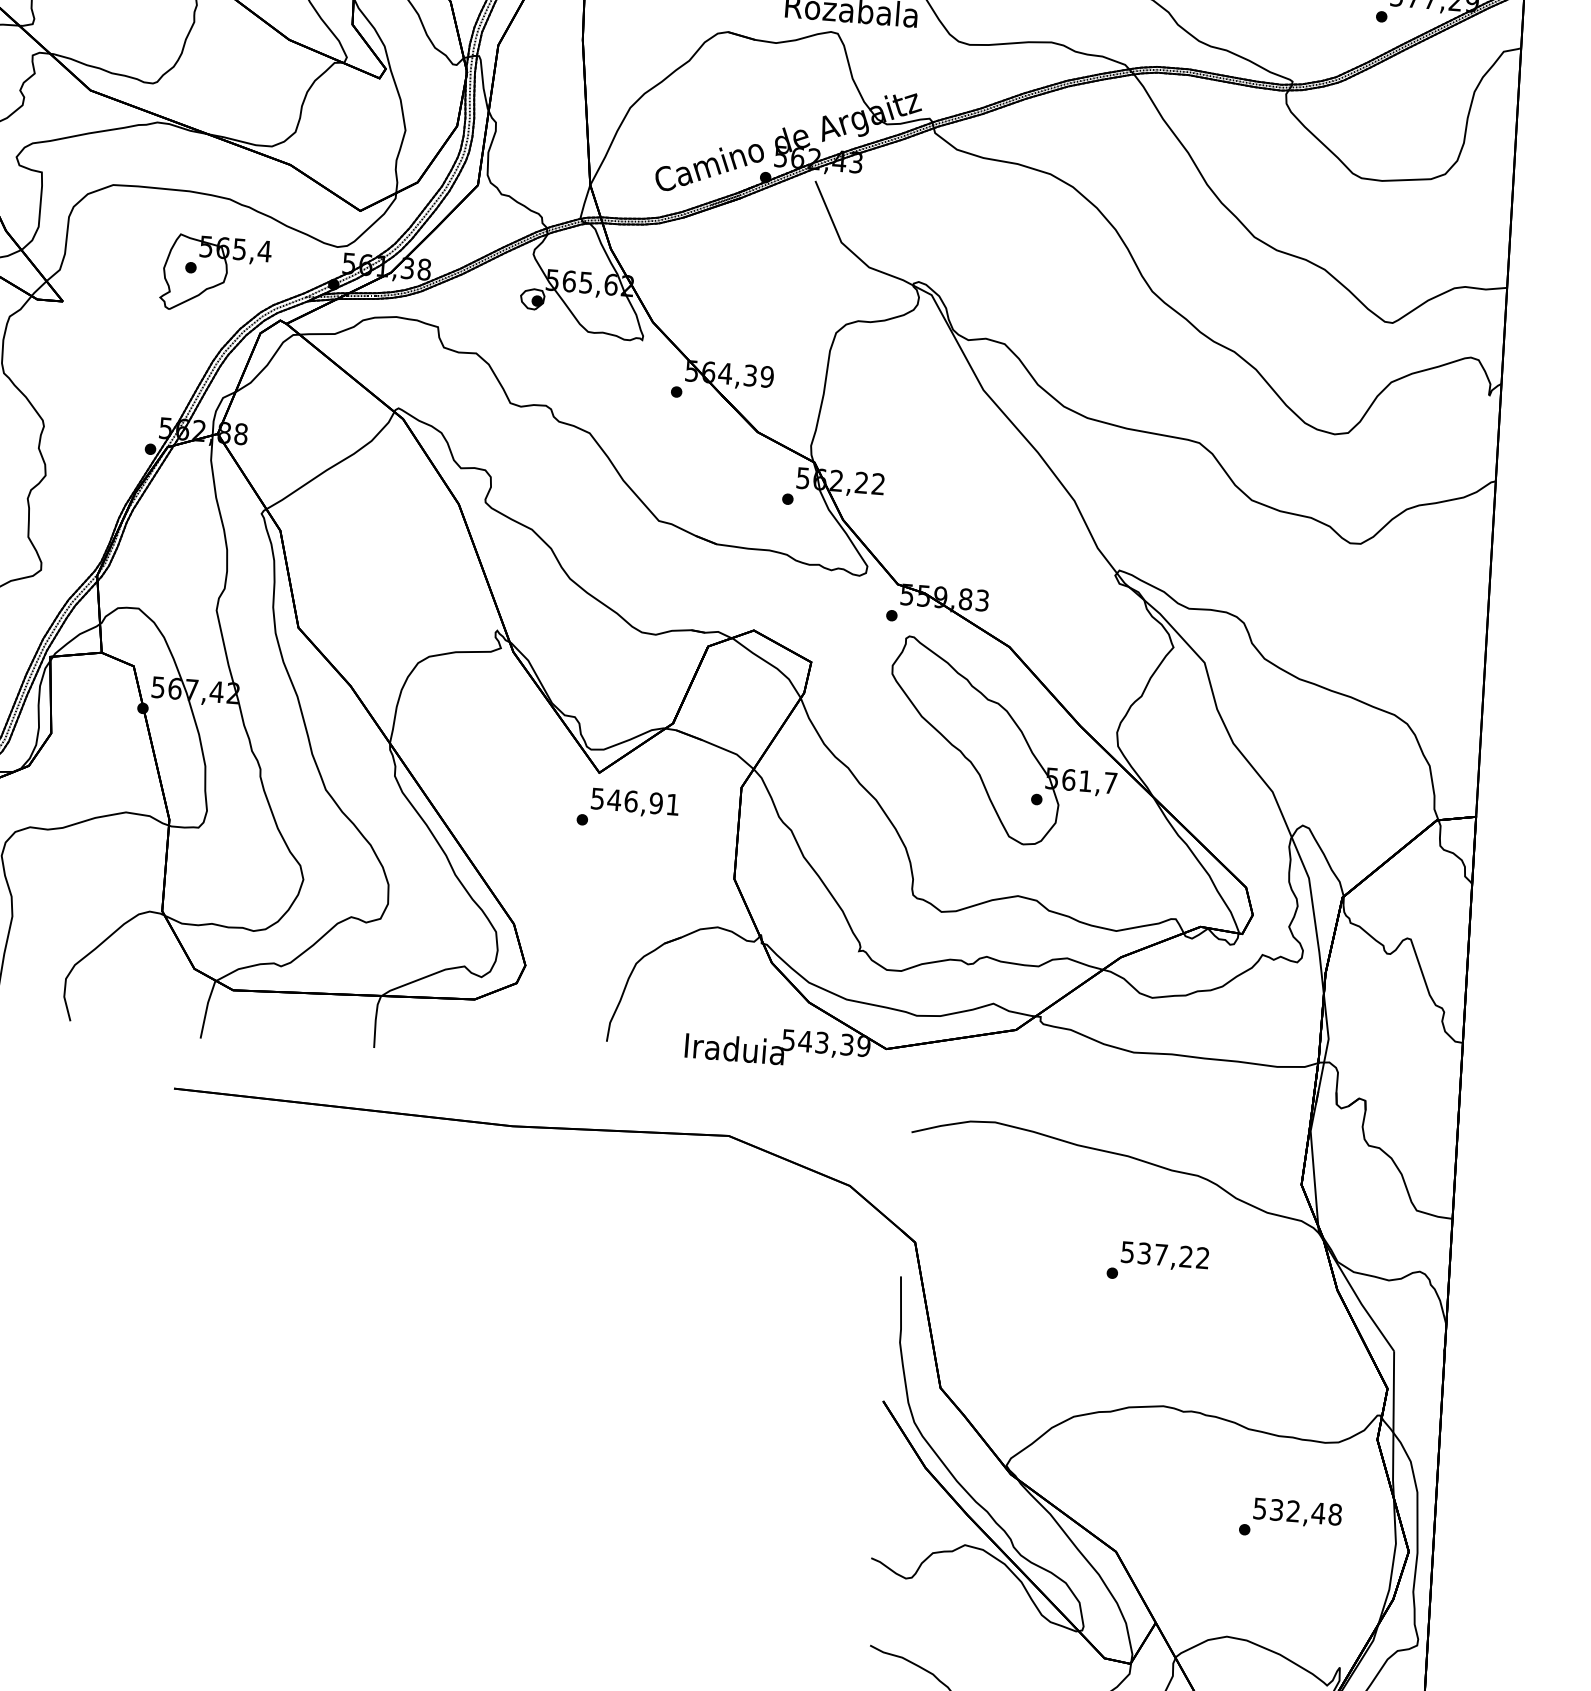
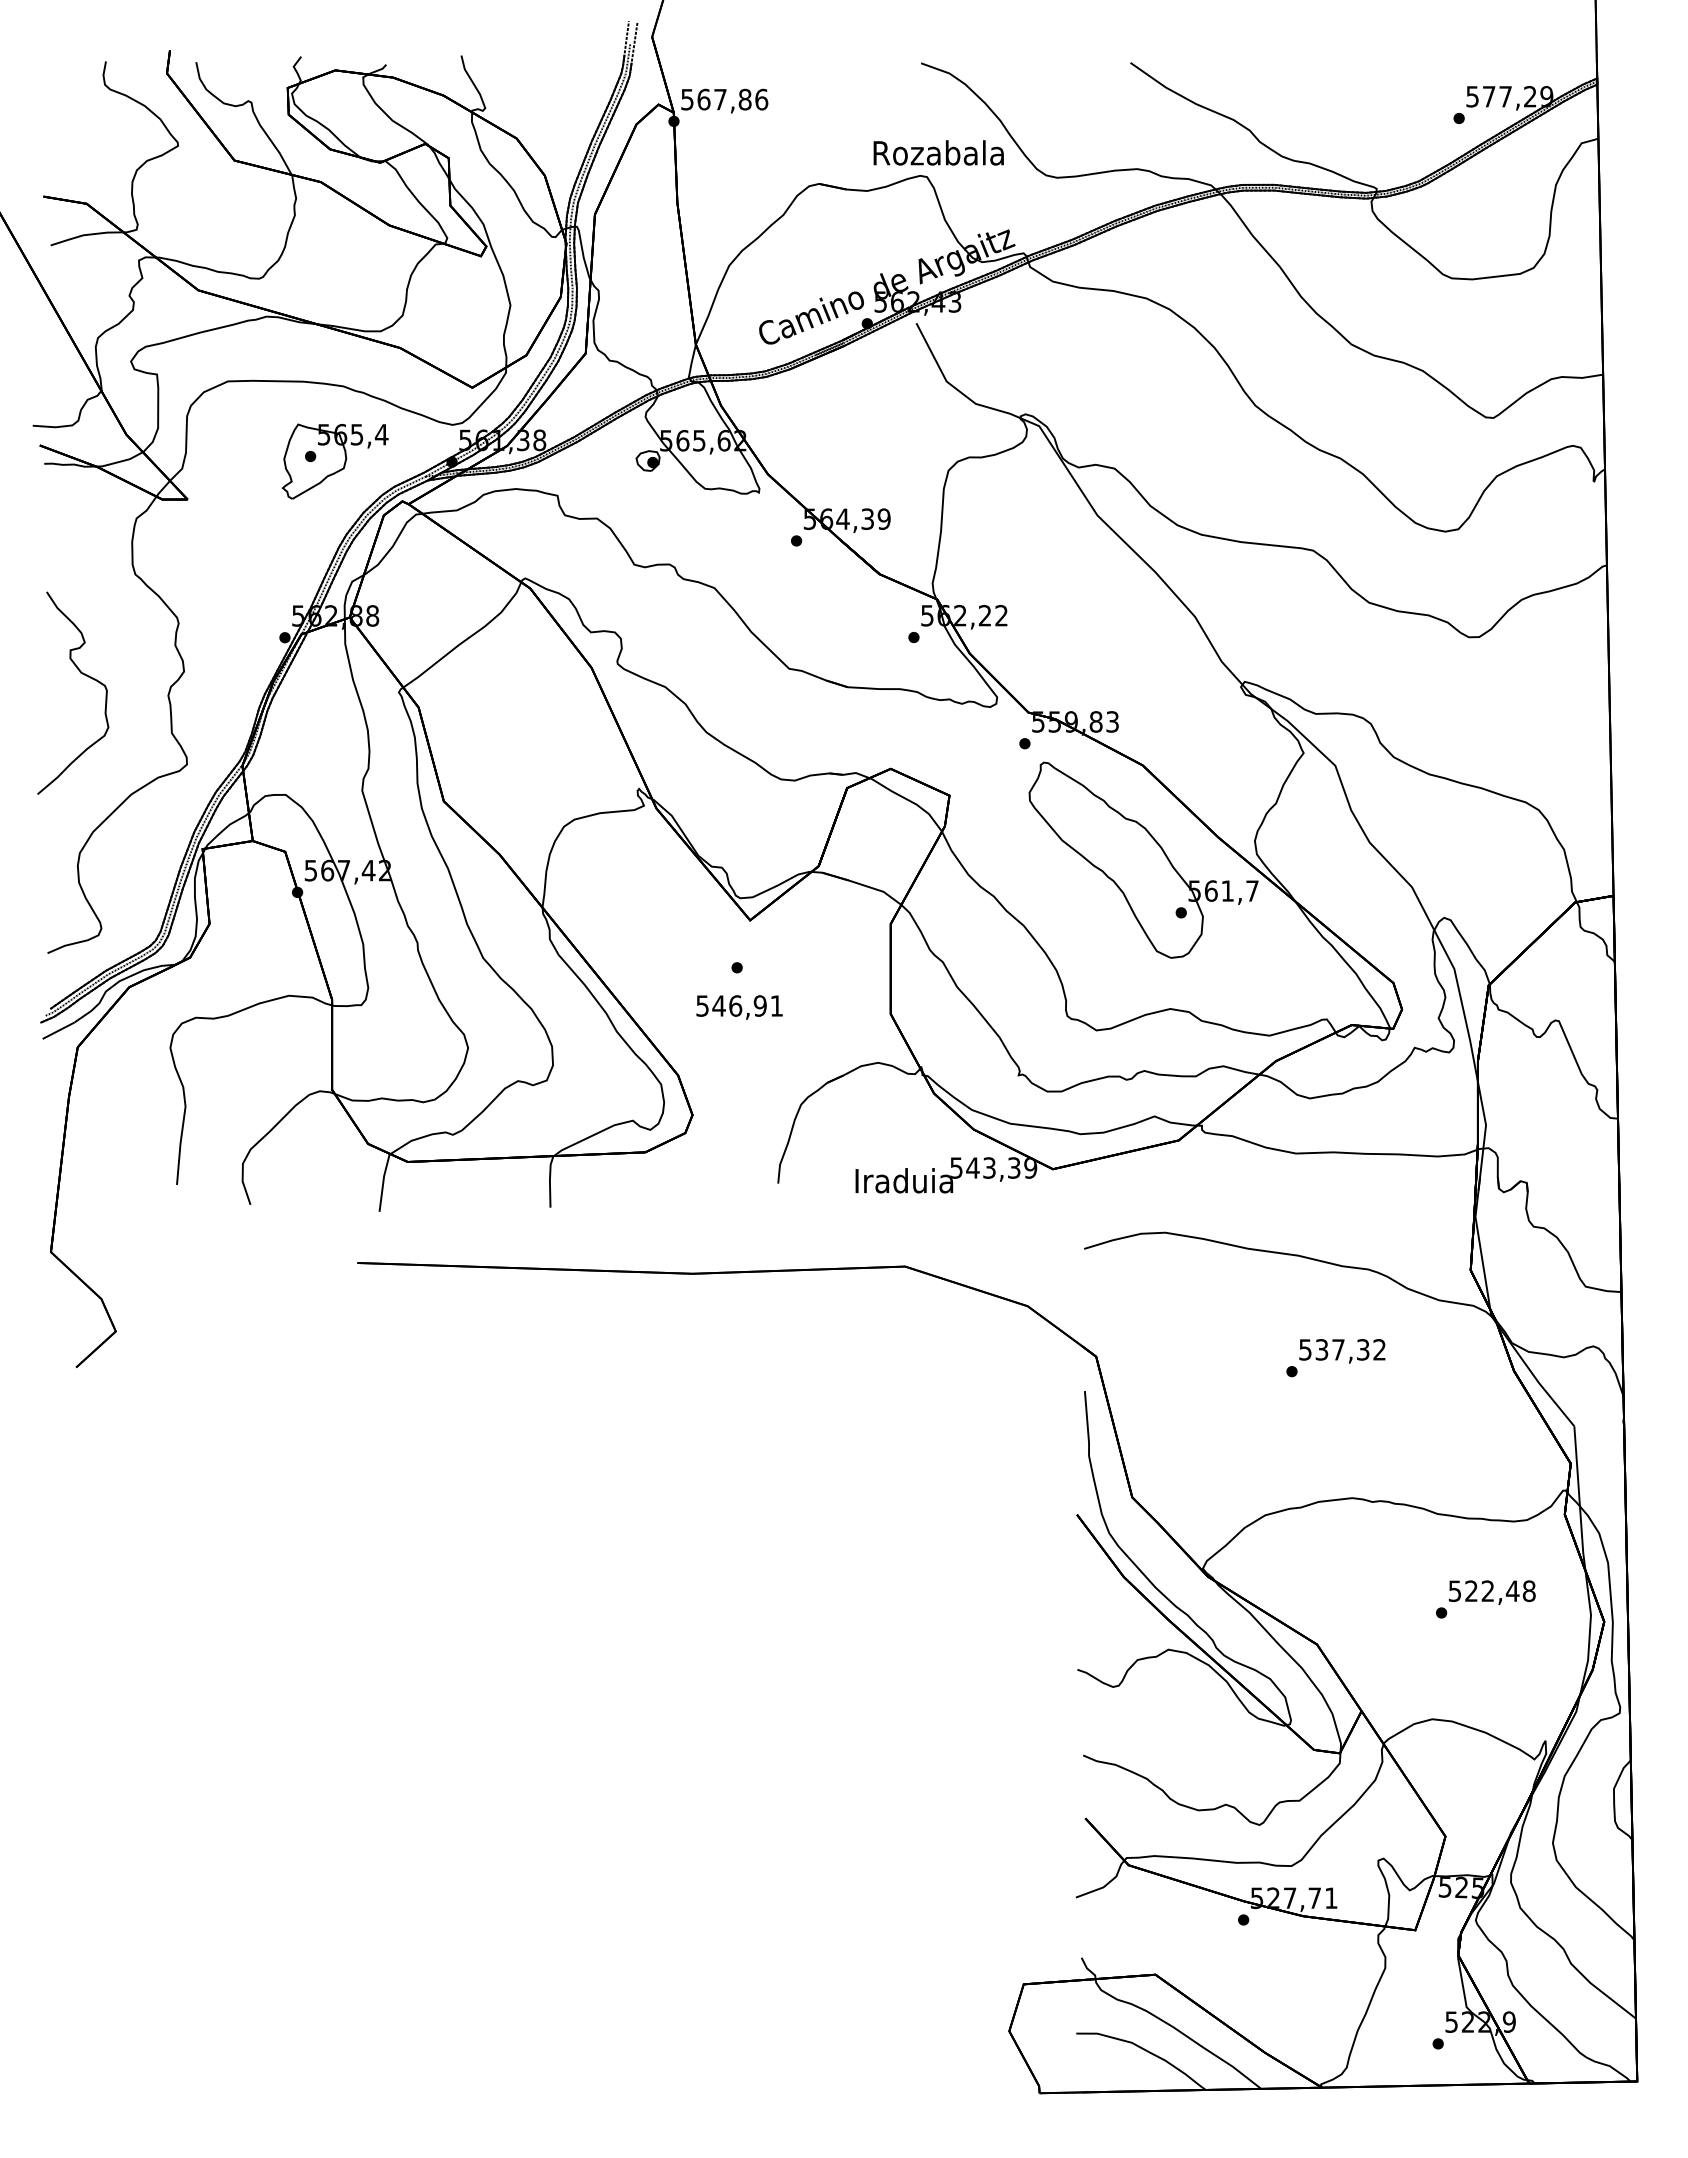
text: (635, 803) -> (739, 1007), moved
text: (1186, 1256) -> (1363, 1349), 537,22 -> 537,32
text: (1276, 1510) -> (1471, 1591), 532,48 -> 522,48

